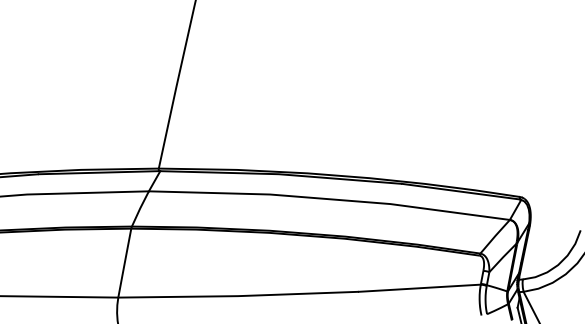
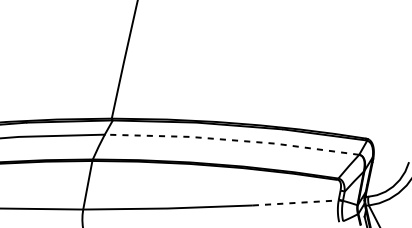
line: (329, 199) -> (232, 140), solid -> dashed
line: (420, 288) -> (296, 203), solid -> dashed

